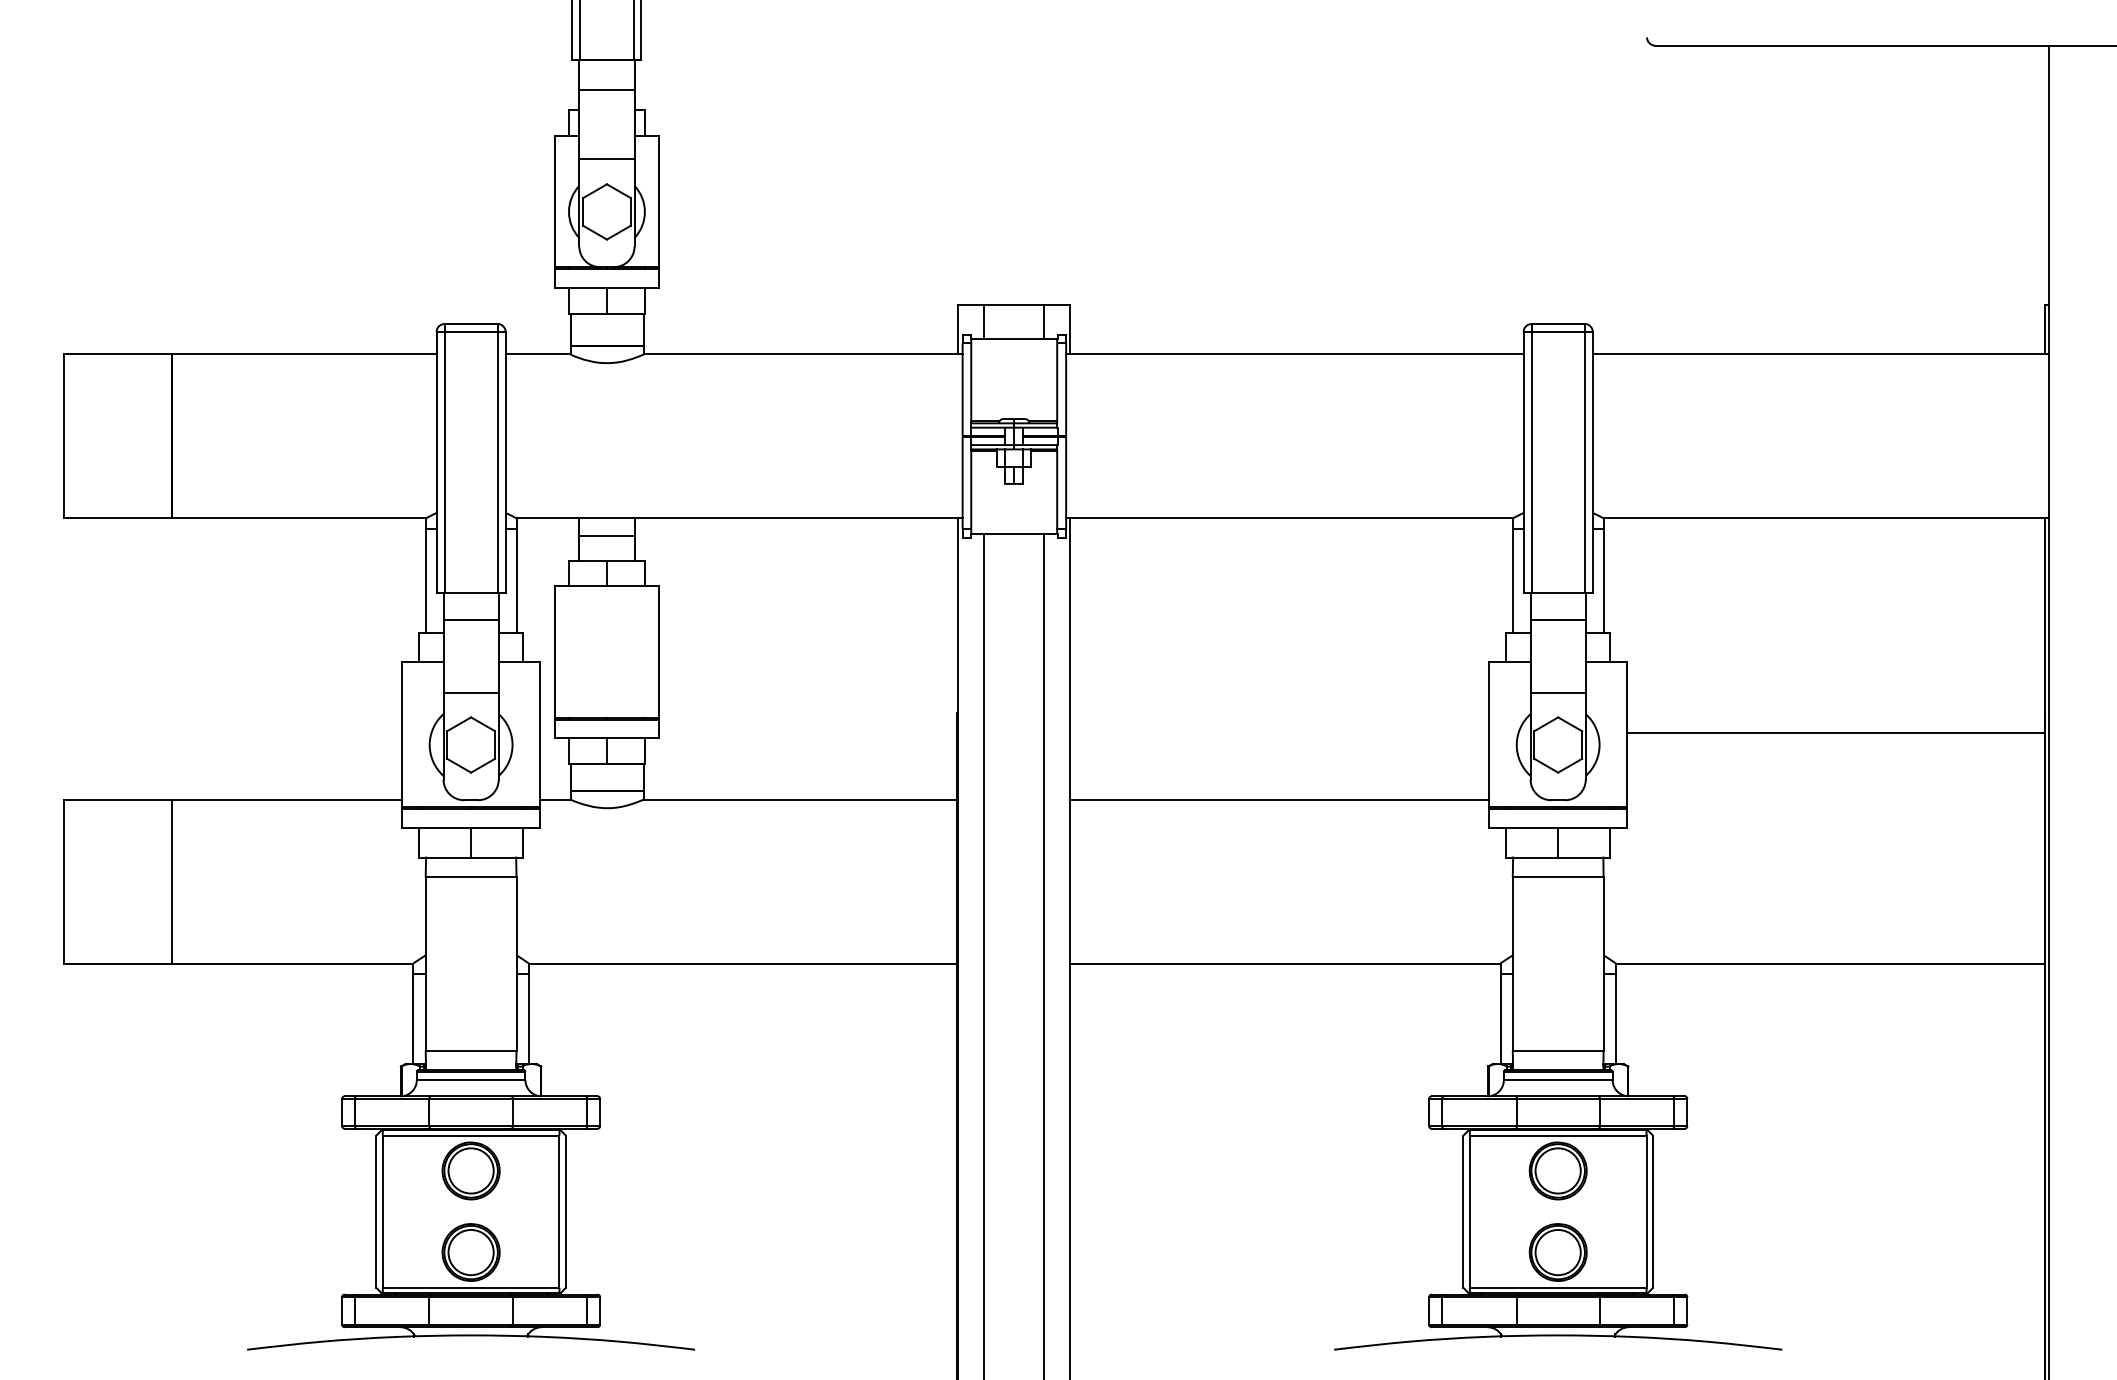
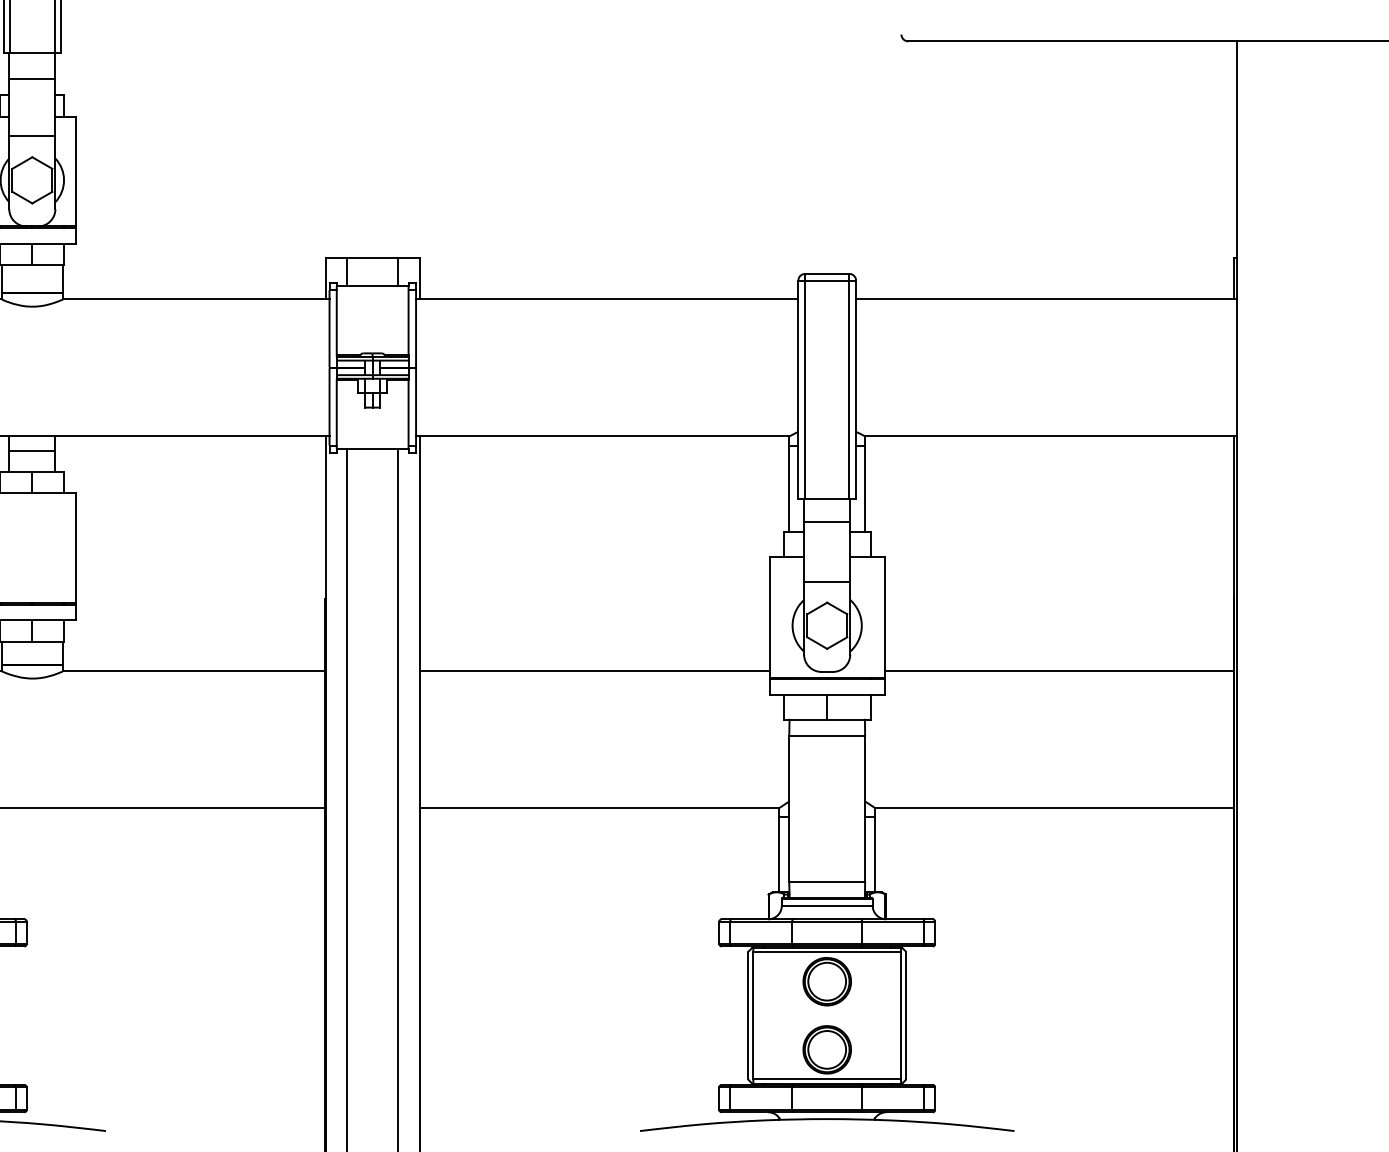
line: (1835, 732) -> (1058, 671), moved

